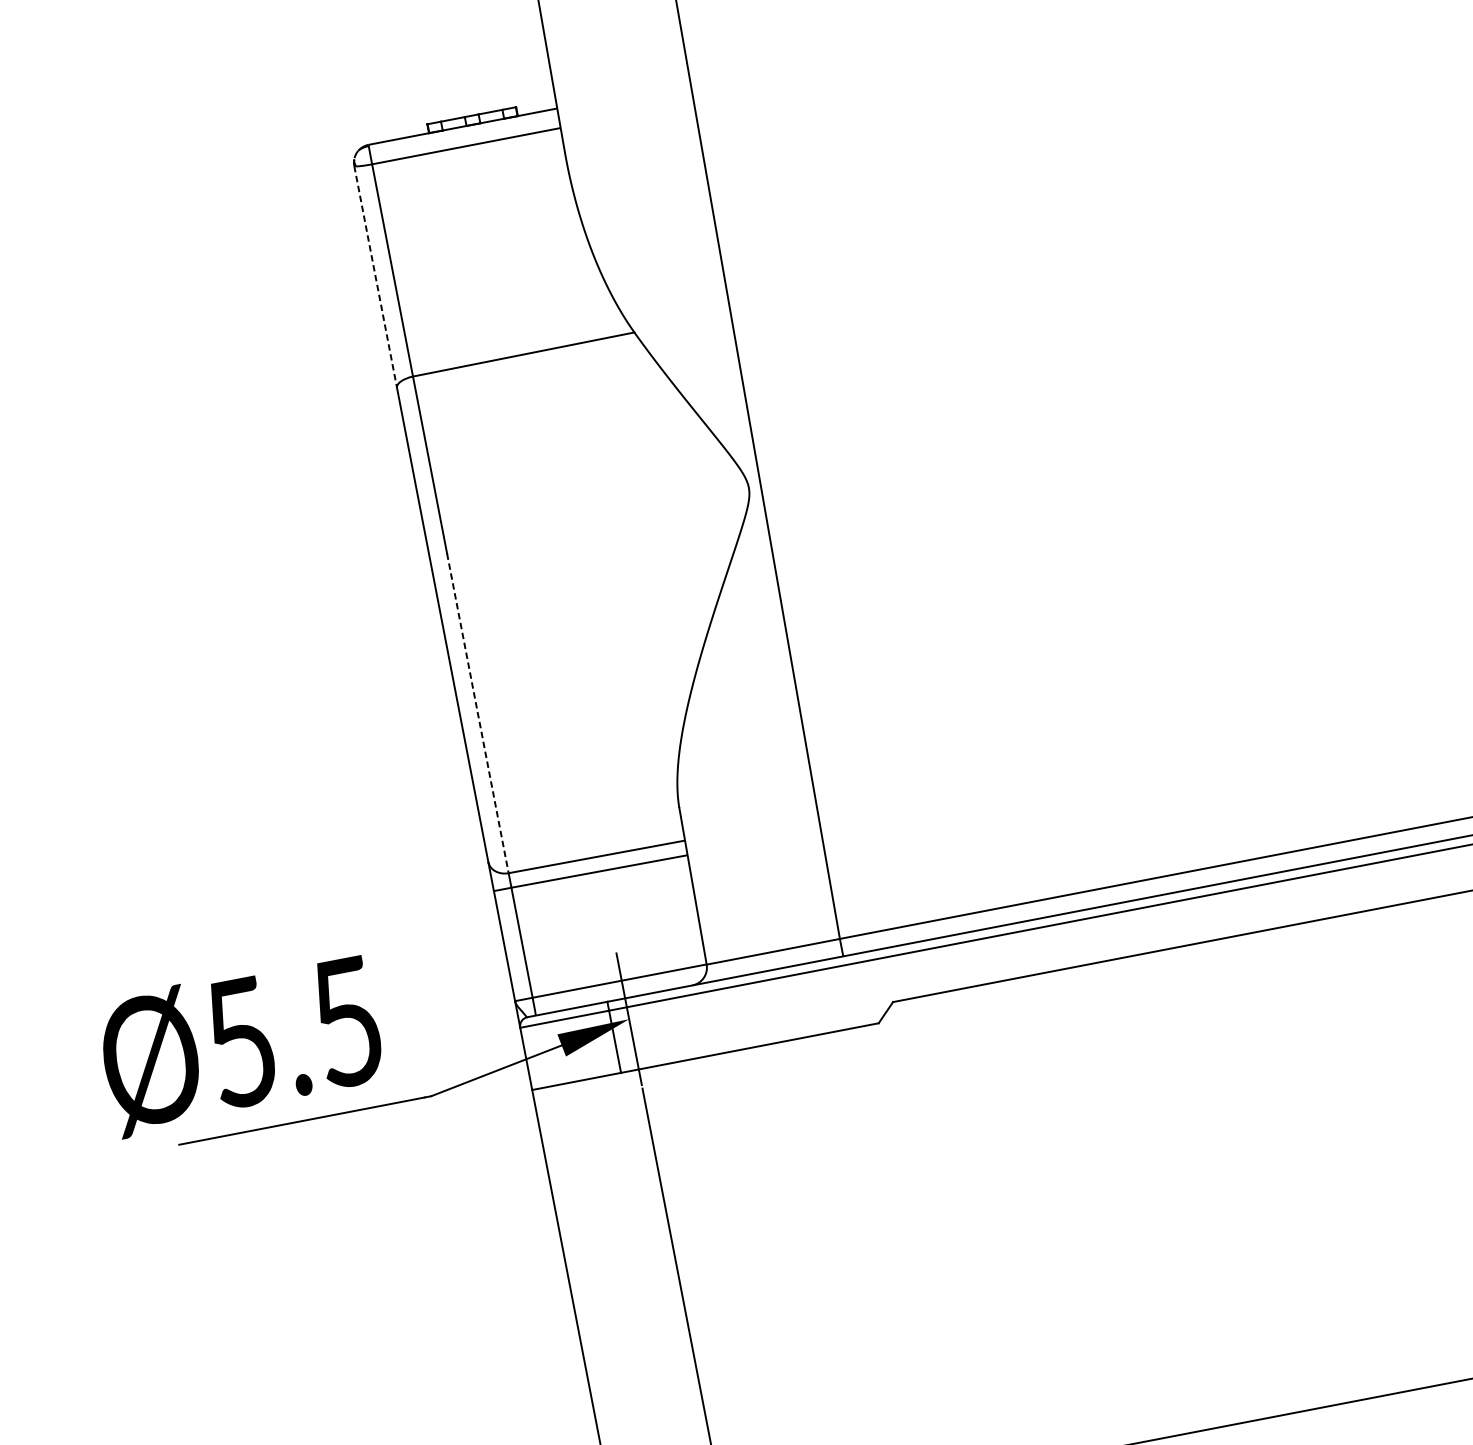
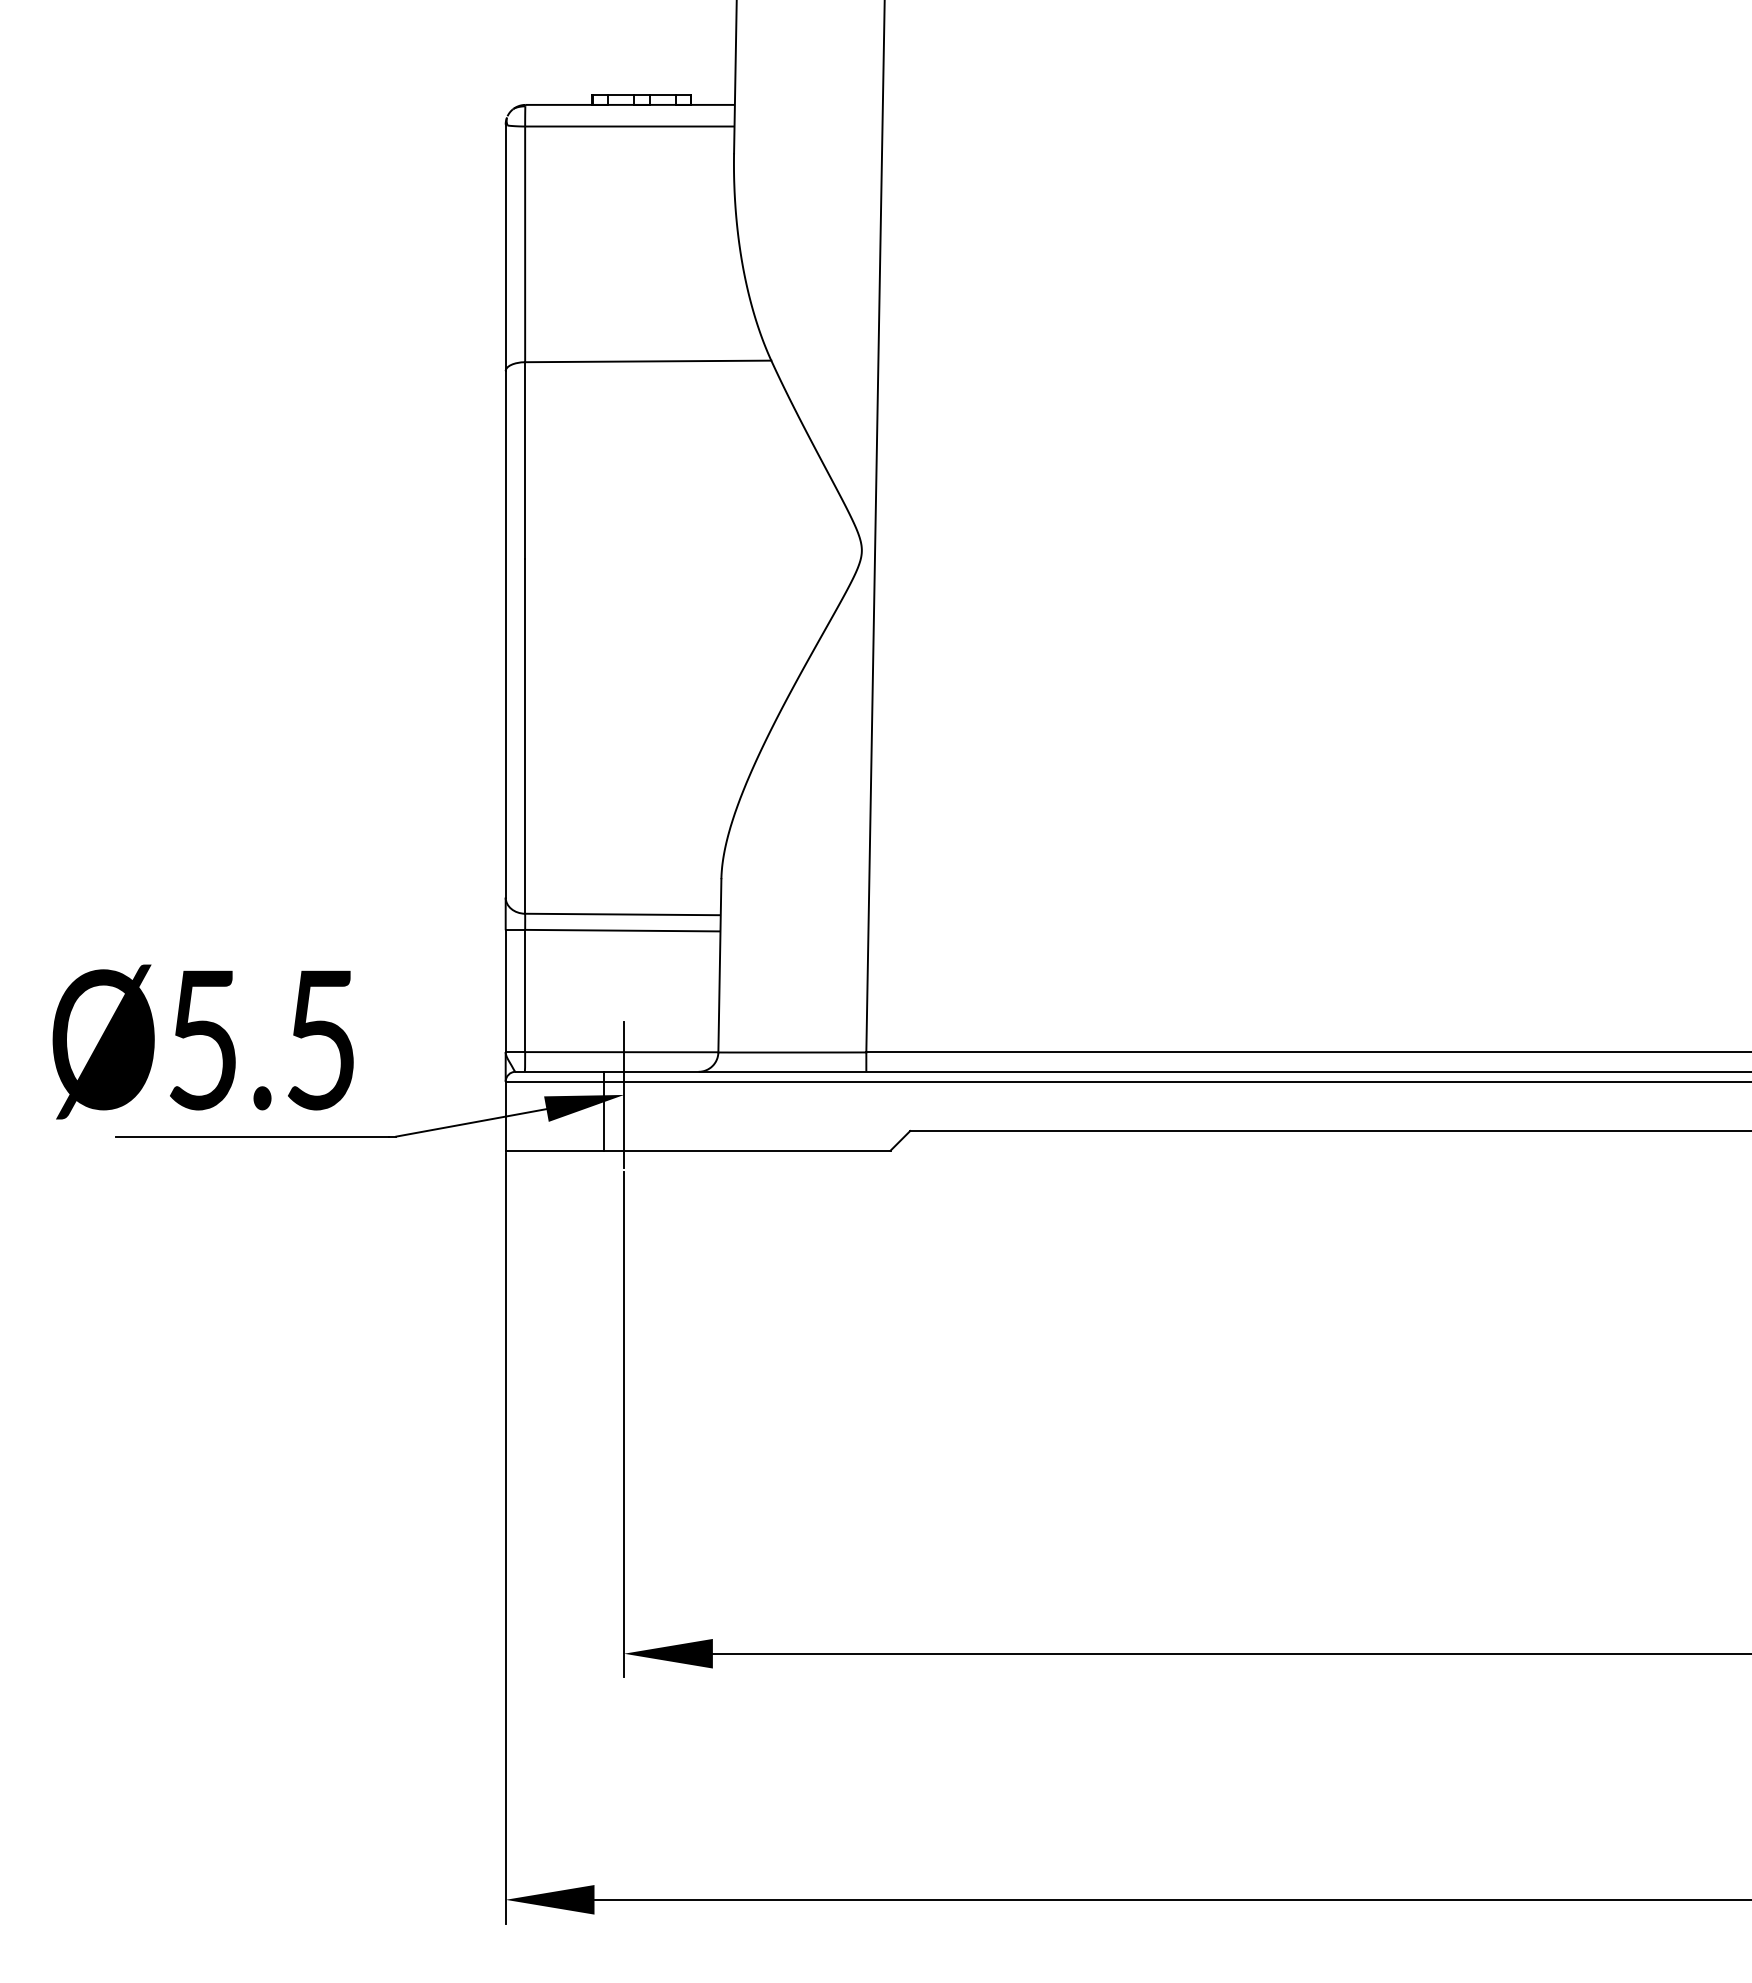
line: (375, 277) -> (505, 248), dashed -> solid
line: (478, 713) -> (525, 736), dashed -> solid

